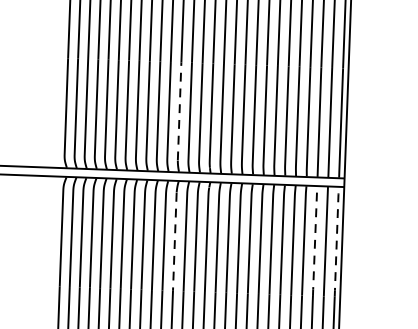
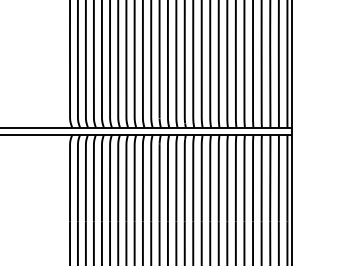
line: (179, 109) -> (159, 78), dashed -> solid
line: (315, 241) -> (270, 178), dashed -> solid
line: (174, 242) -> (159, 183), dashed -> solid
line: (336, 242) -> (287, 178), dashed -> solid

